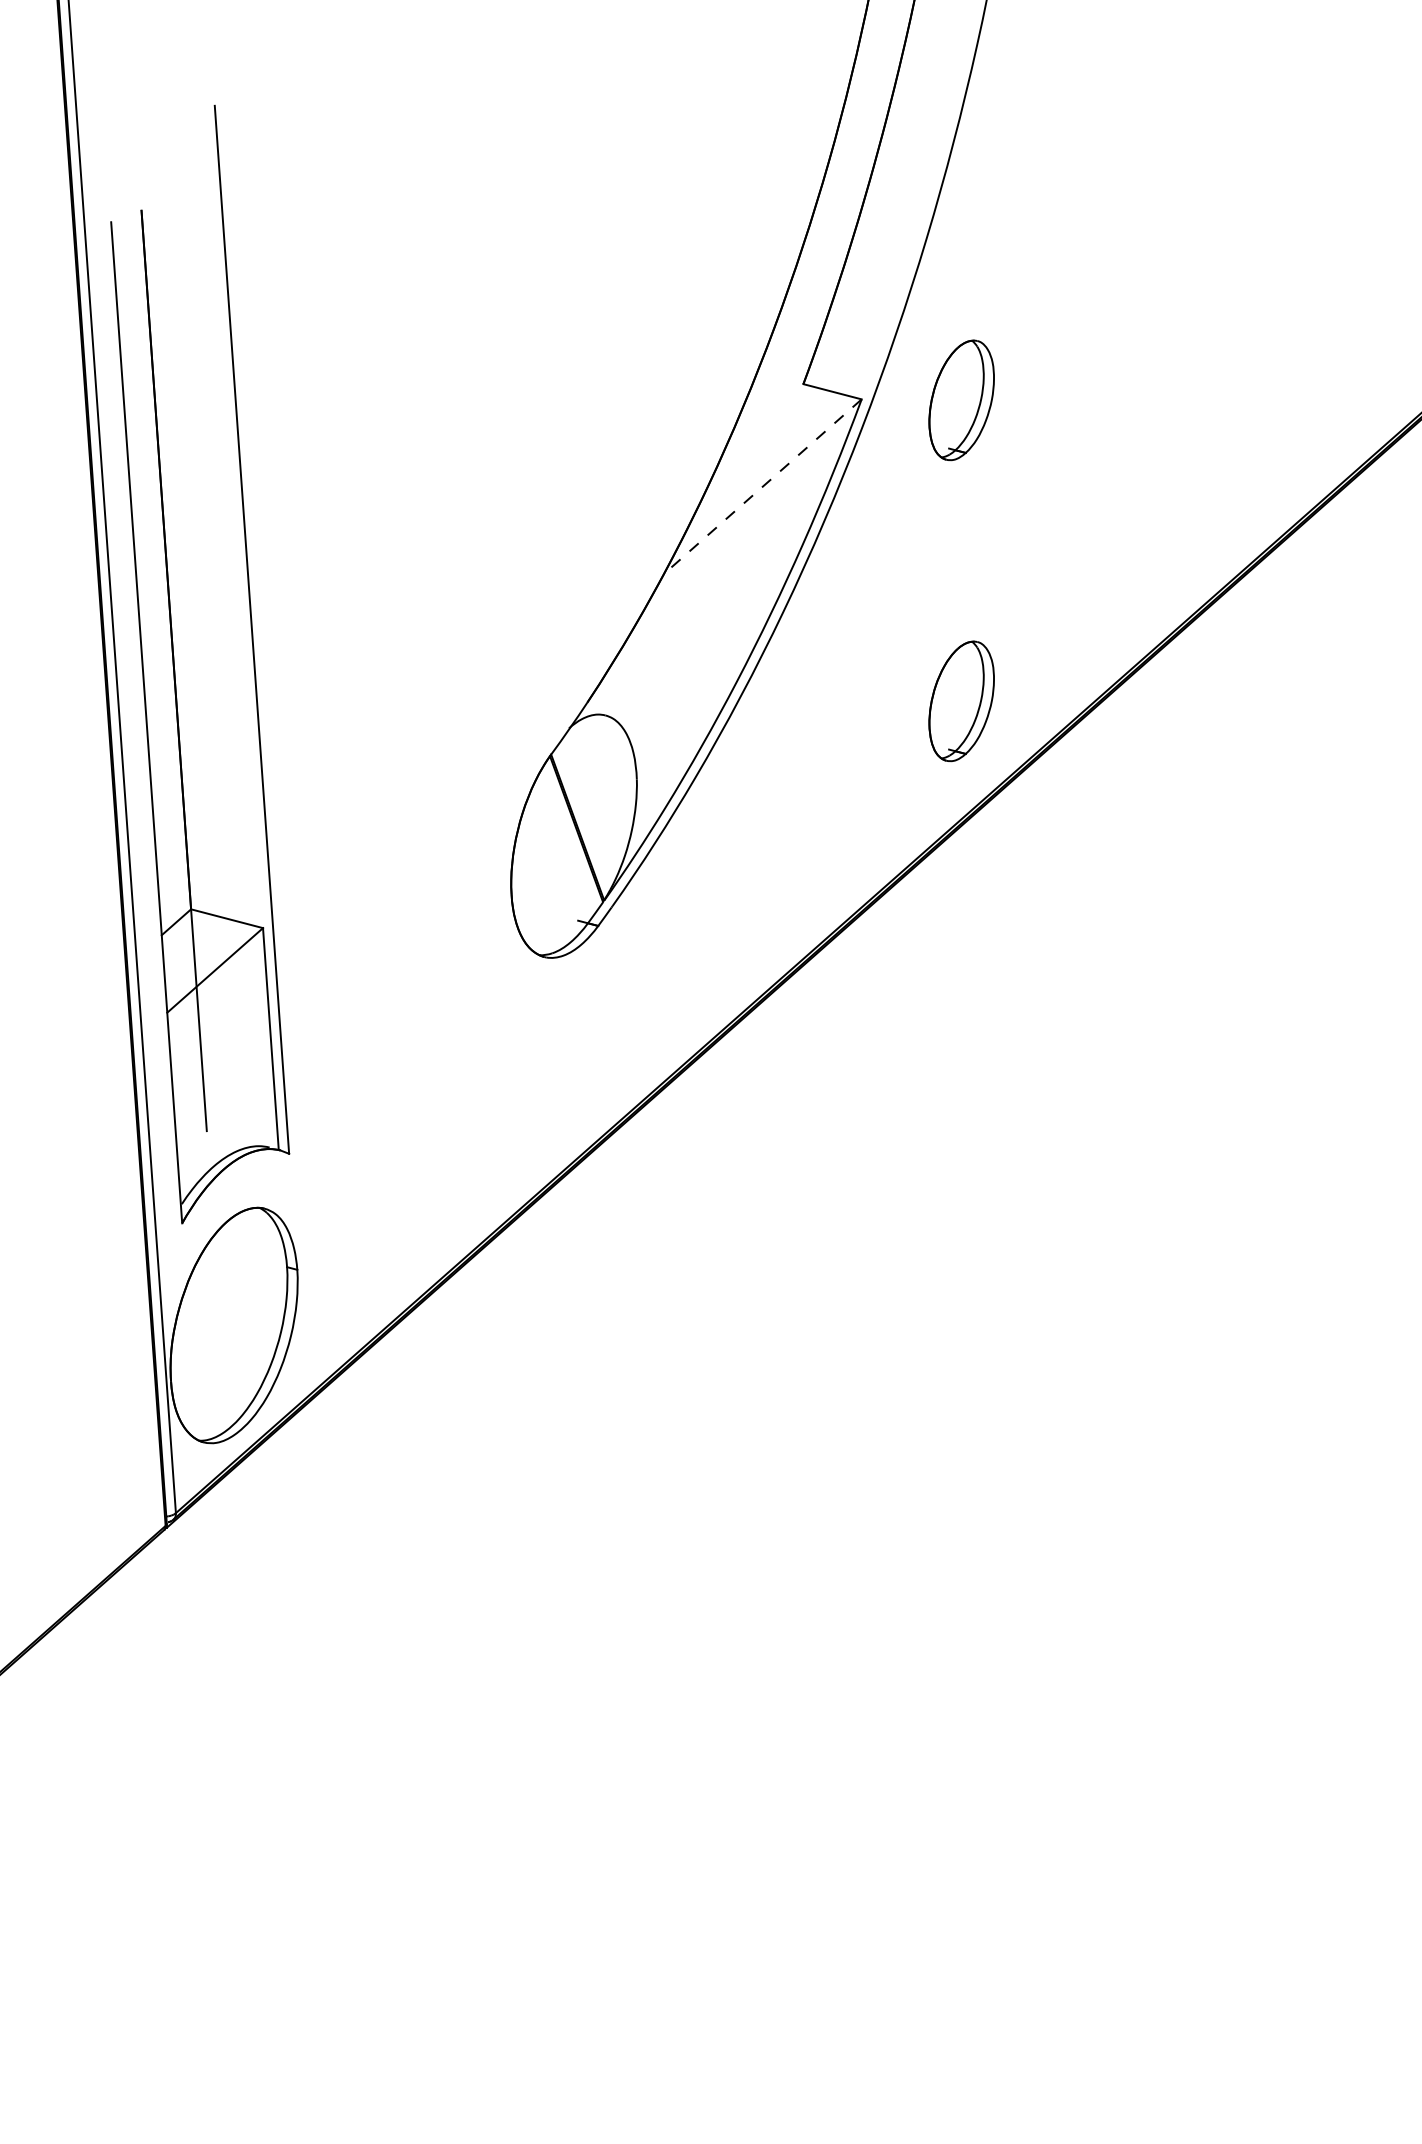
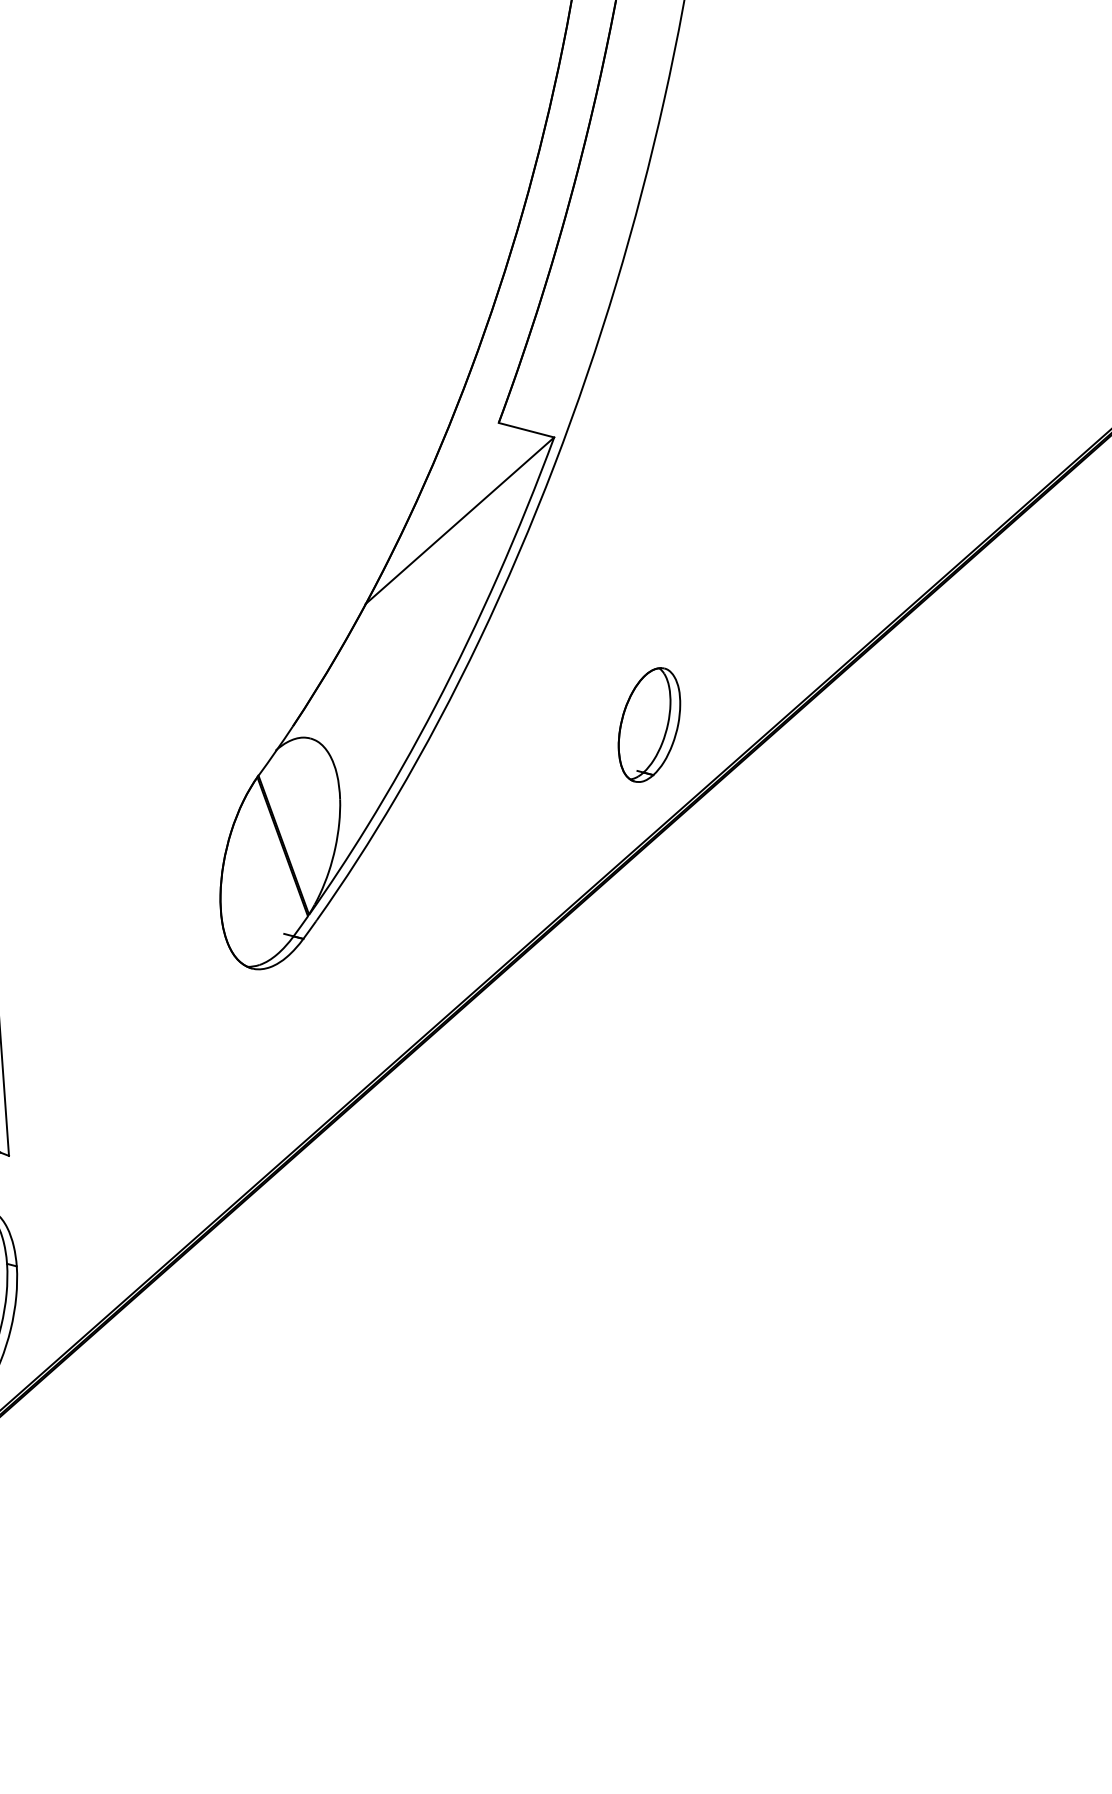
part: (961, 400) -> (649, 438), removed
line: (762, 487) -> (459, 521), dashed -> solid

